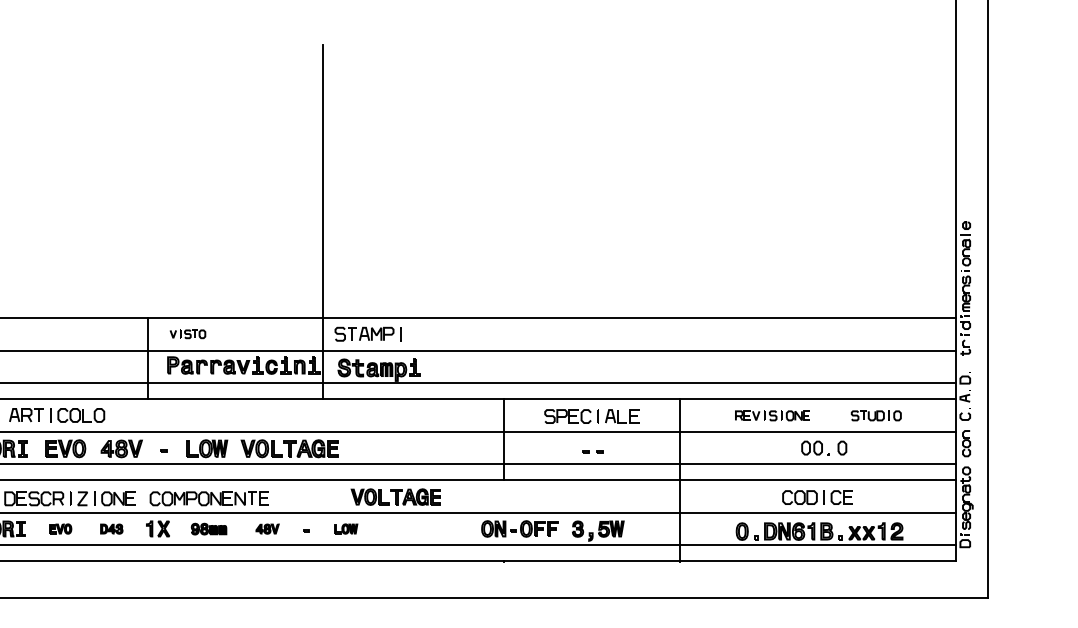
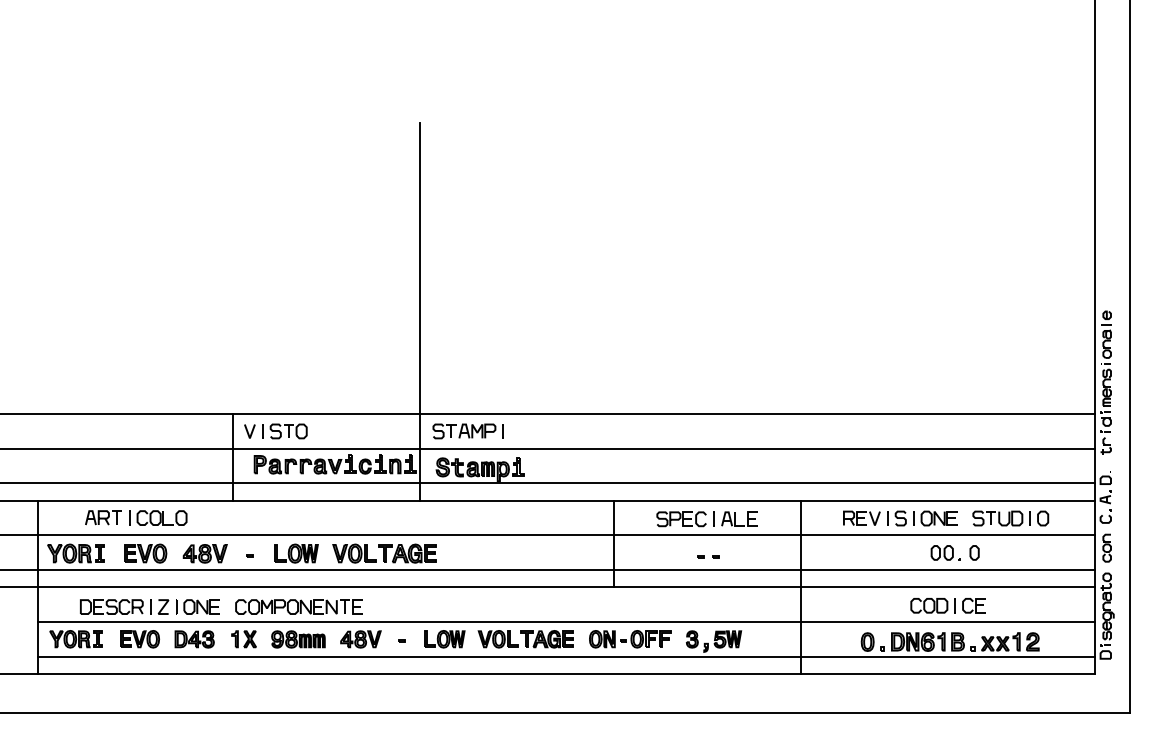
part: (187, 334) -> (275, 431), size x1.67
part: (772, 415) -> (900, 518), size x1.43
part: (876, 415) -> (1010, 518), size x1.43
part: (395, 497) -> (525, 639), moved
part: (60, 529) -> (139, 639), size x1.67
part: (111, 529) -> (194, 639), size x1.67
part: (209, 529) -> (298, 639), size x1.43
part: (267, 529) -> (360, 639), size x1.67
part: (345, 529) -> (444, 639), size x1.67

